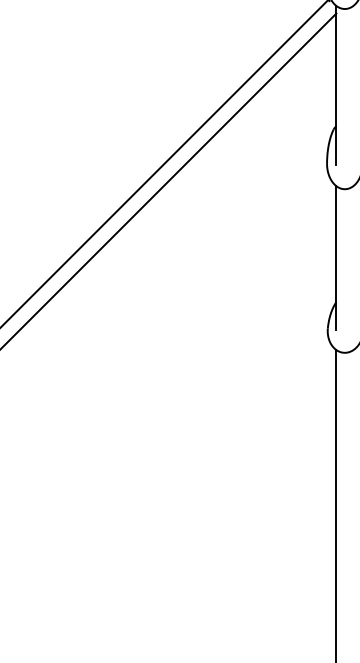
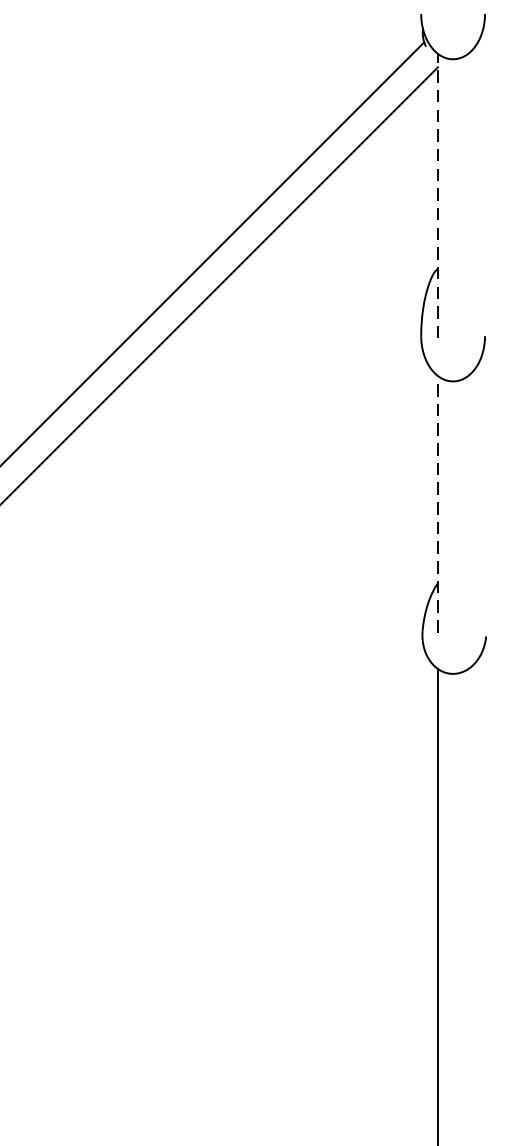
line: (336, 85) -> (438, 196), solid -> dashed
line: (336, 257) -> (438, 503), solid -> dashed

